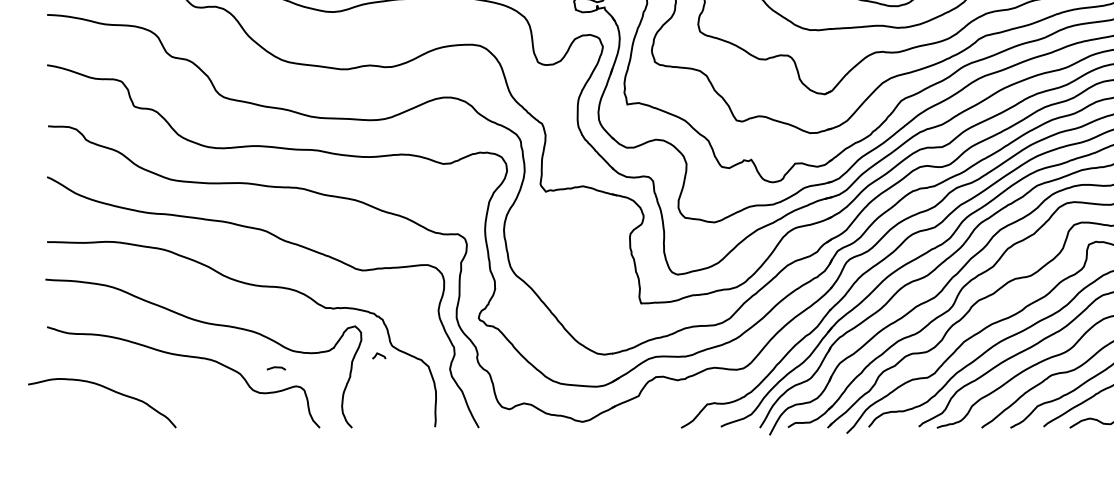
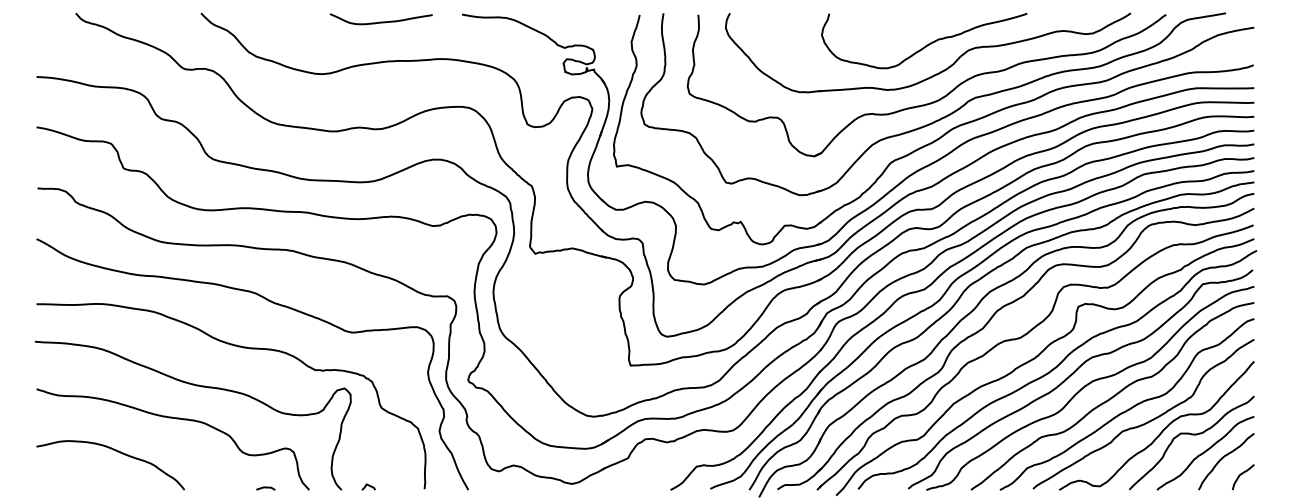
curve: (379, 355) -> (368, 486), moved
line: (276, 368) -> (265, 488), moved
curve: (109, 390) -> (117, 452), moved

